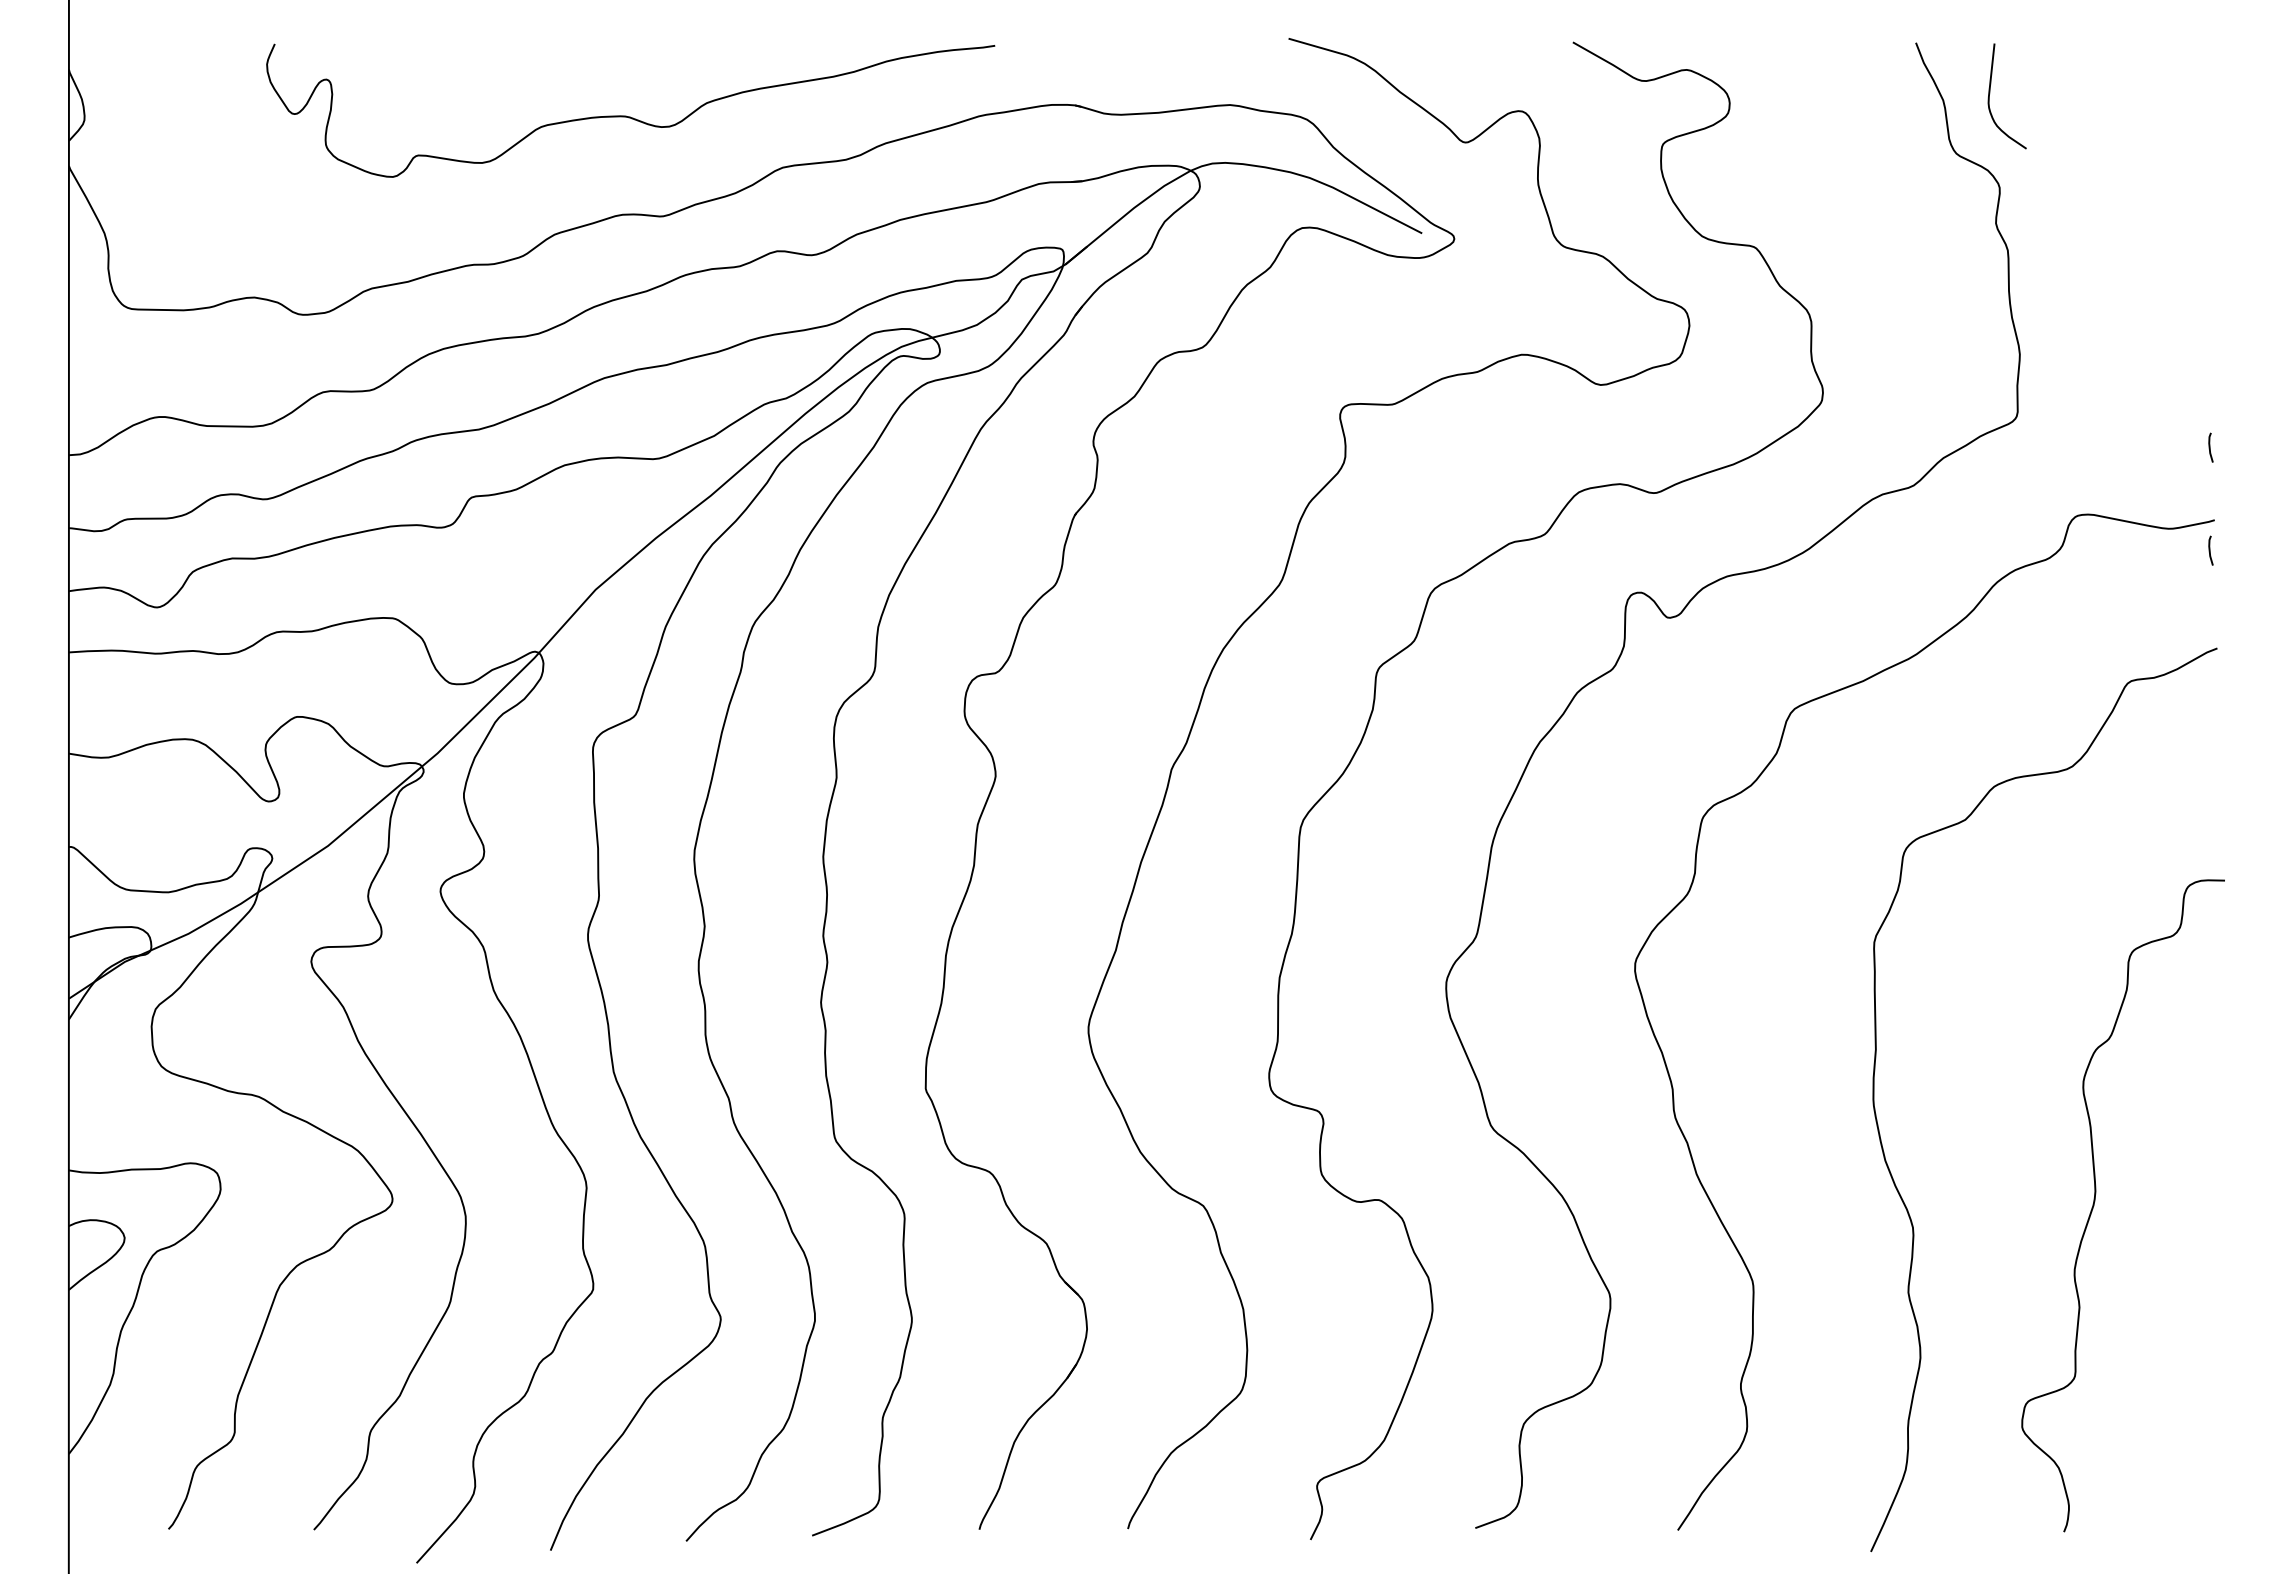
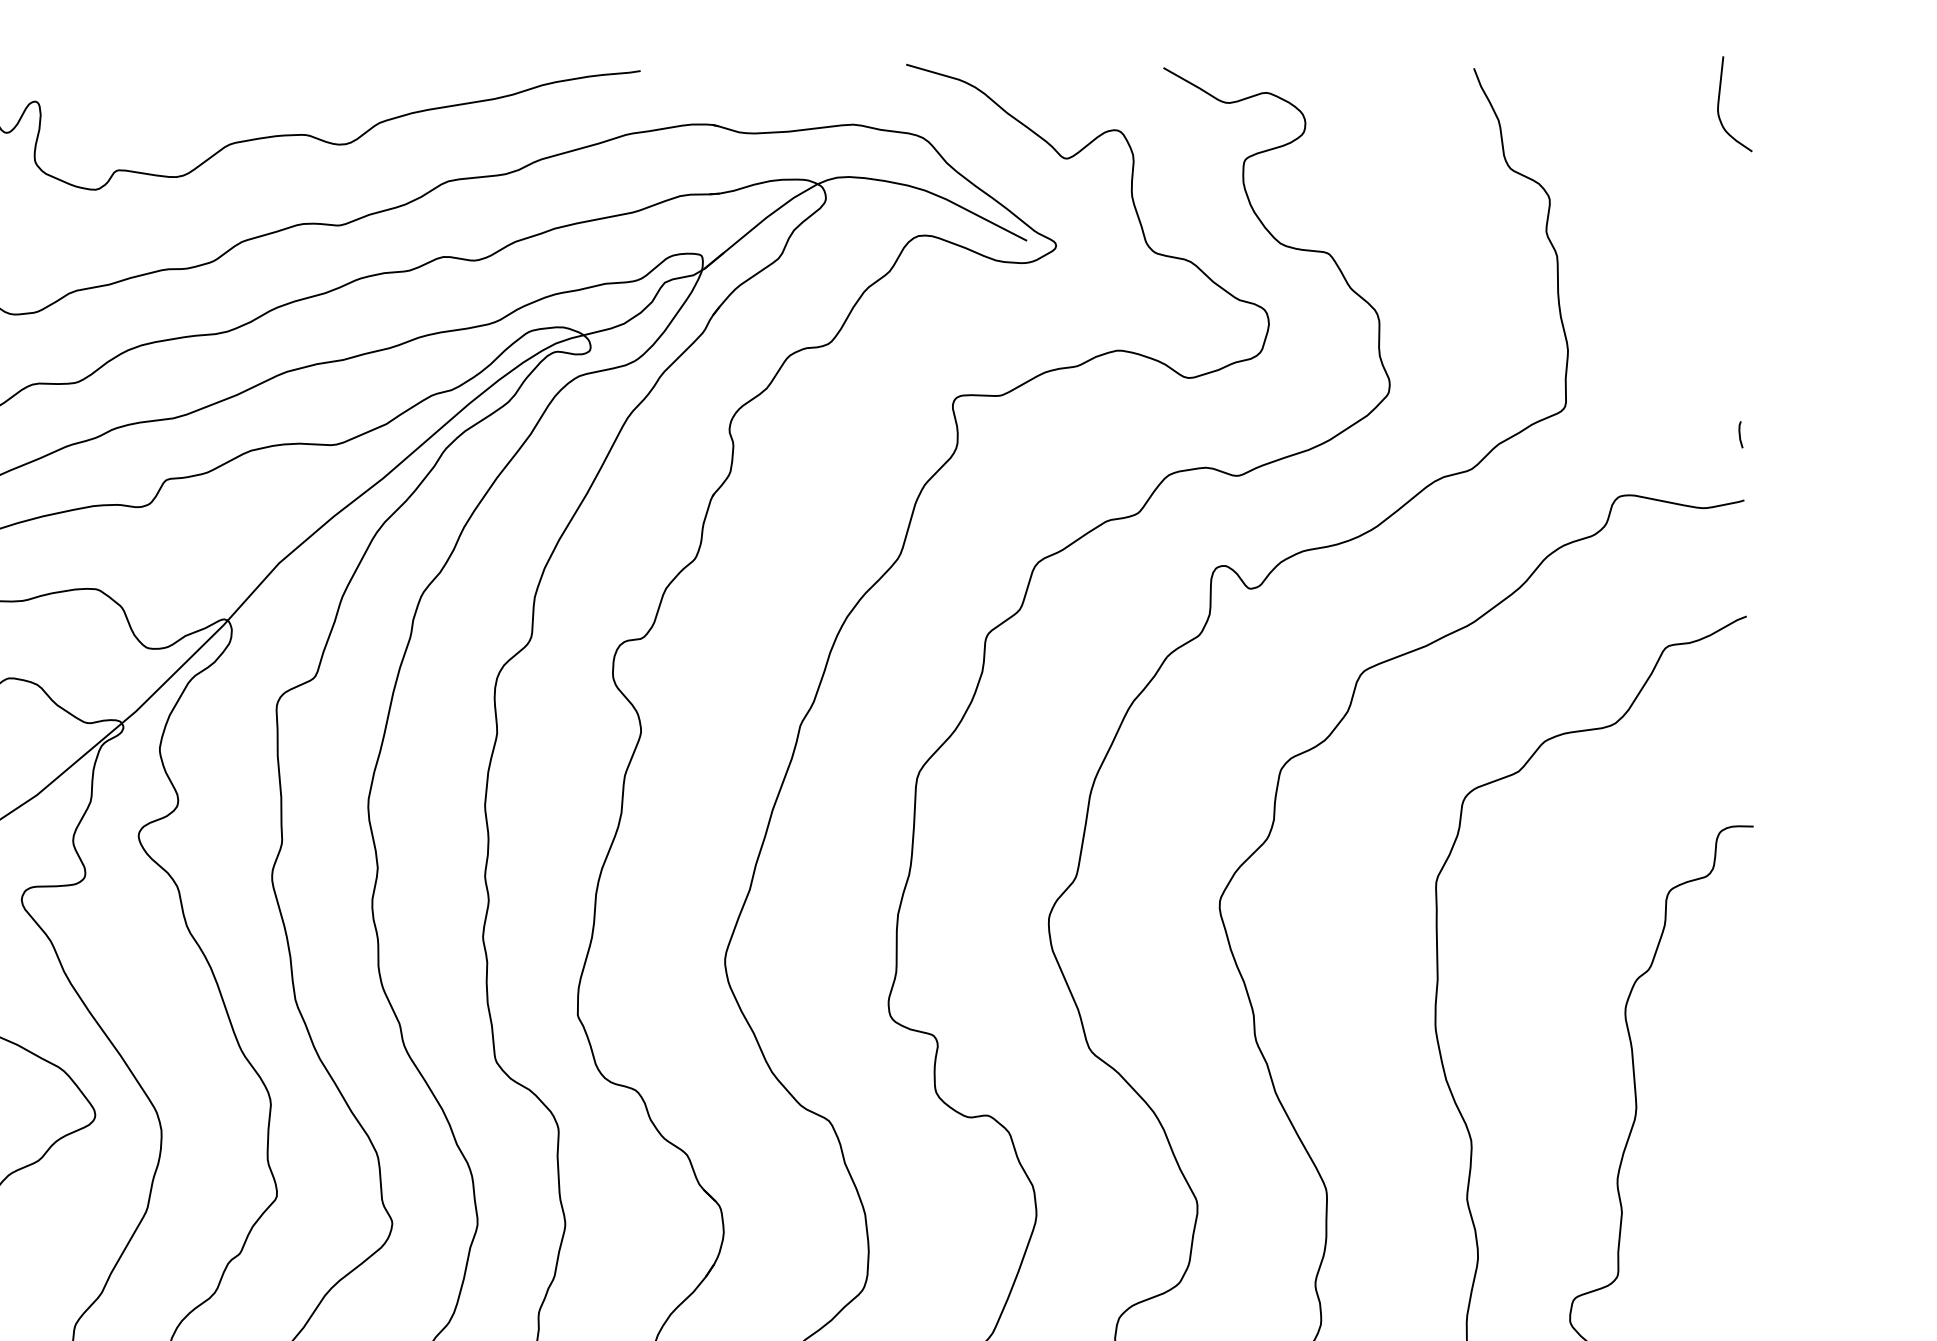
curve: (1990, 93) -> (1719, 101), moved
line: (2210, 550) -> (1740, 527), removed

